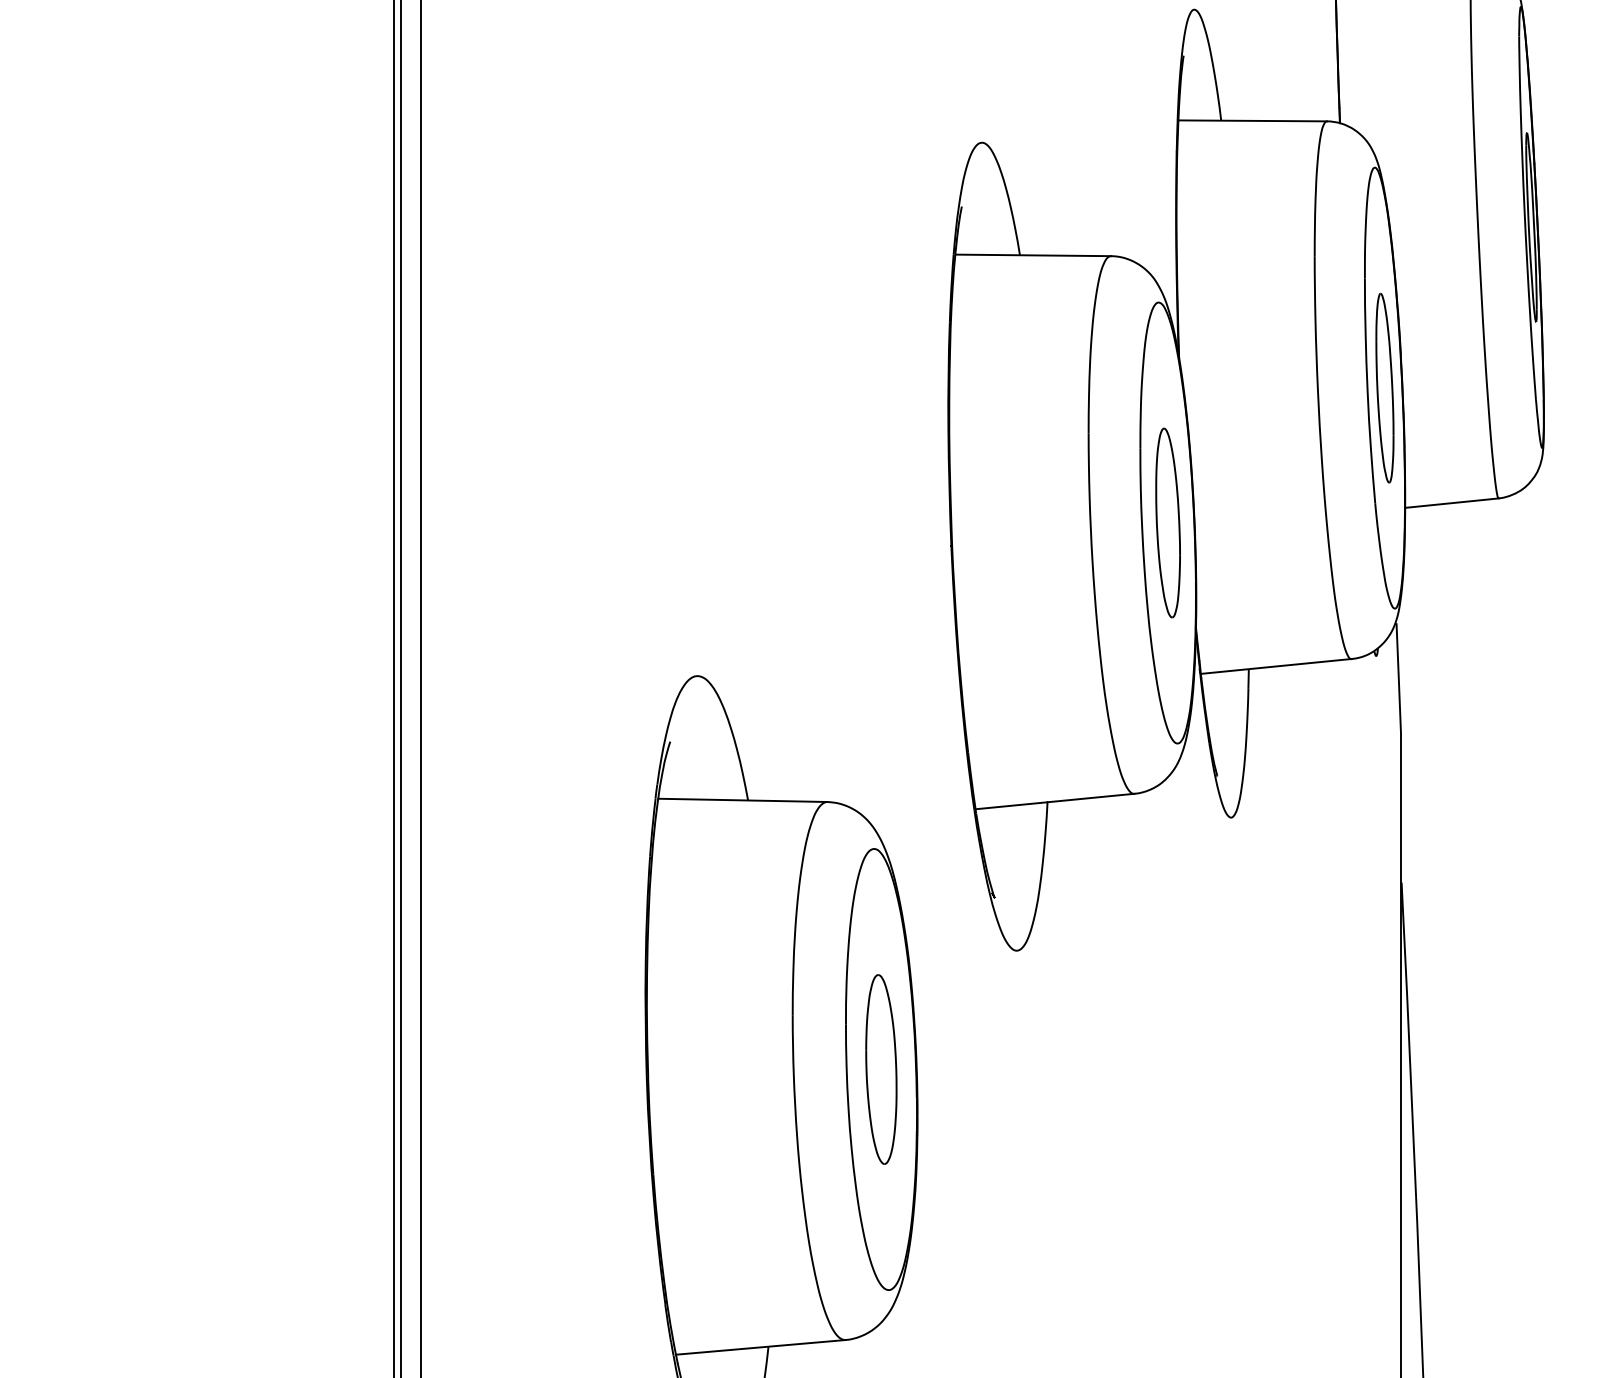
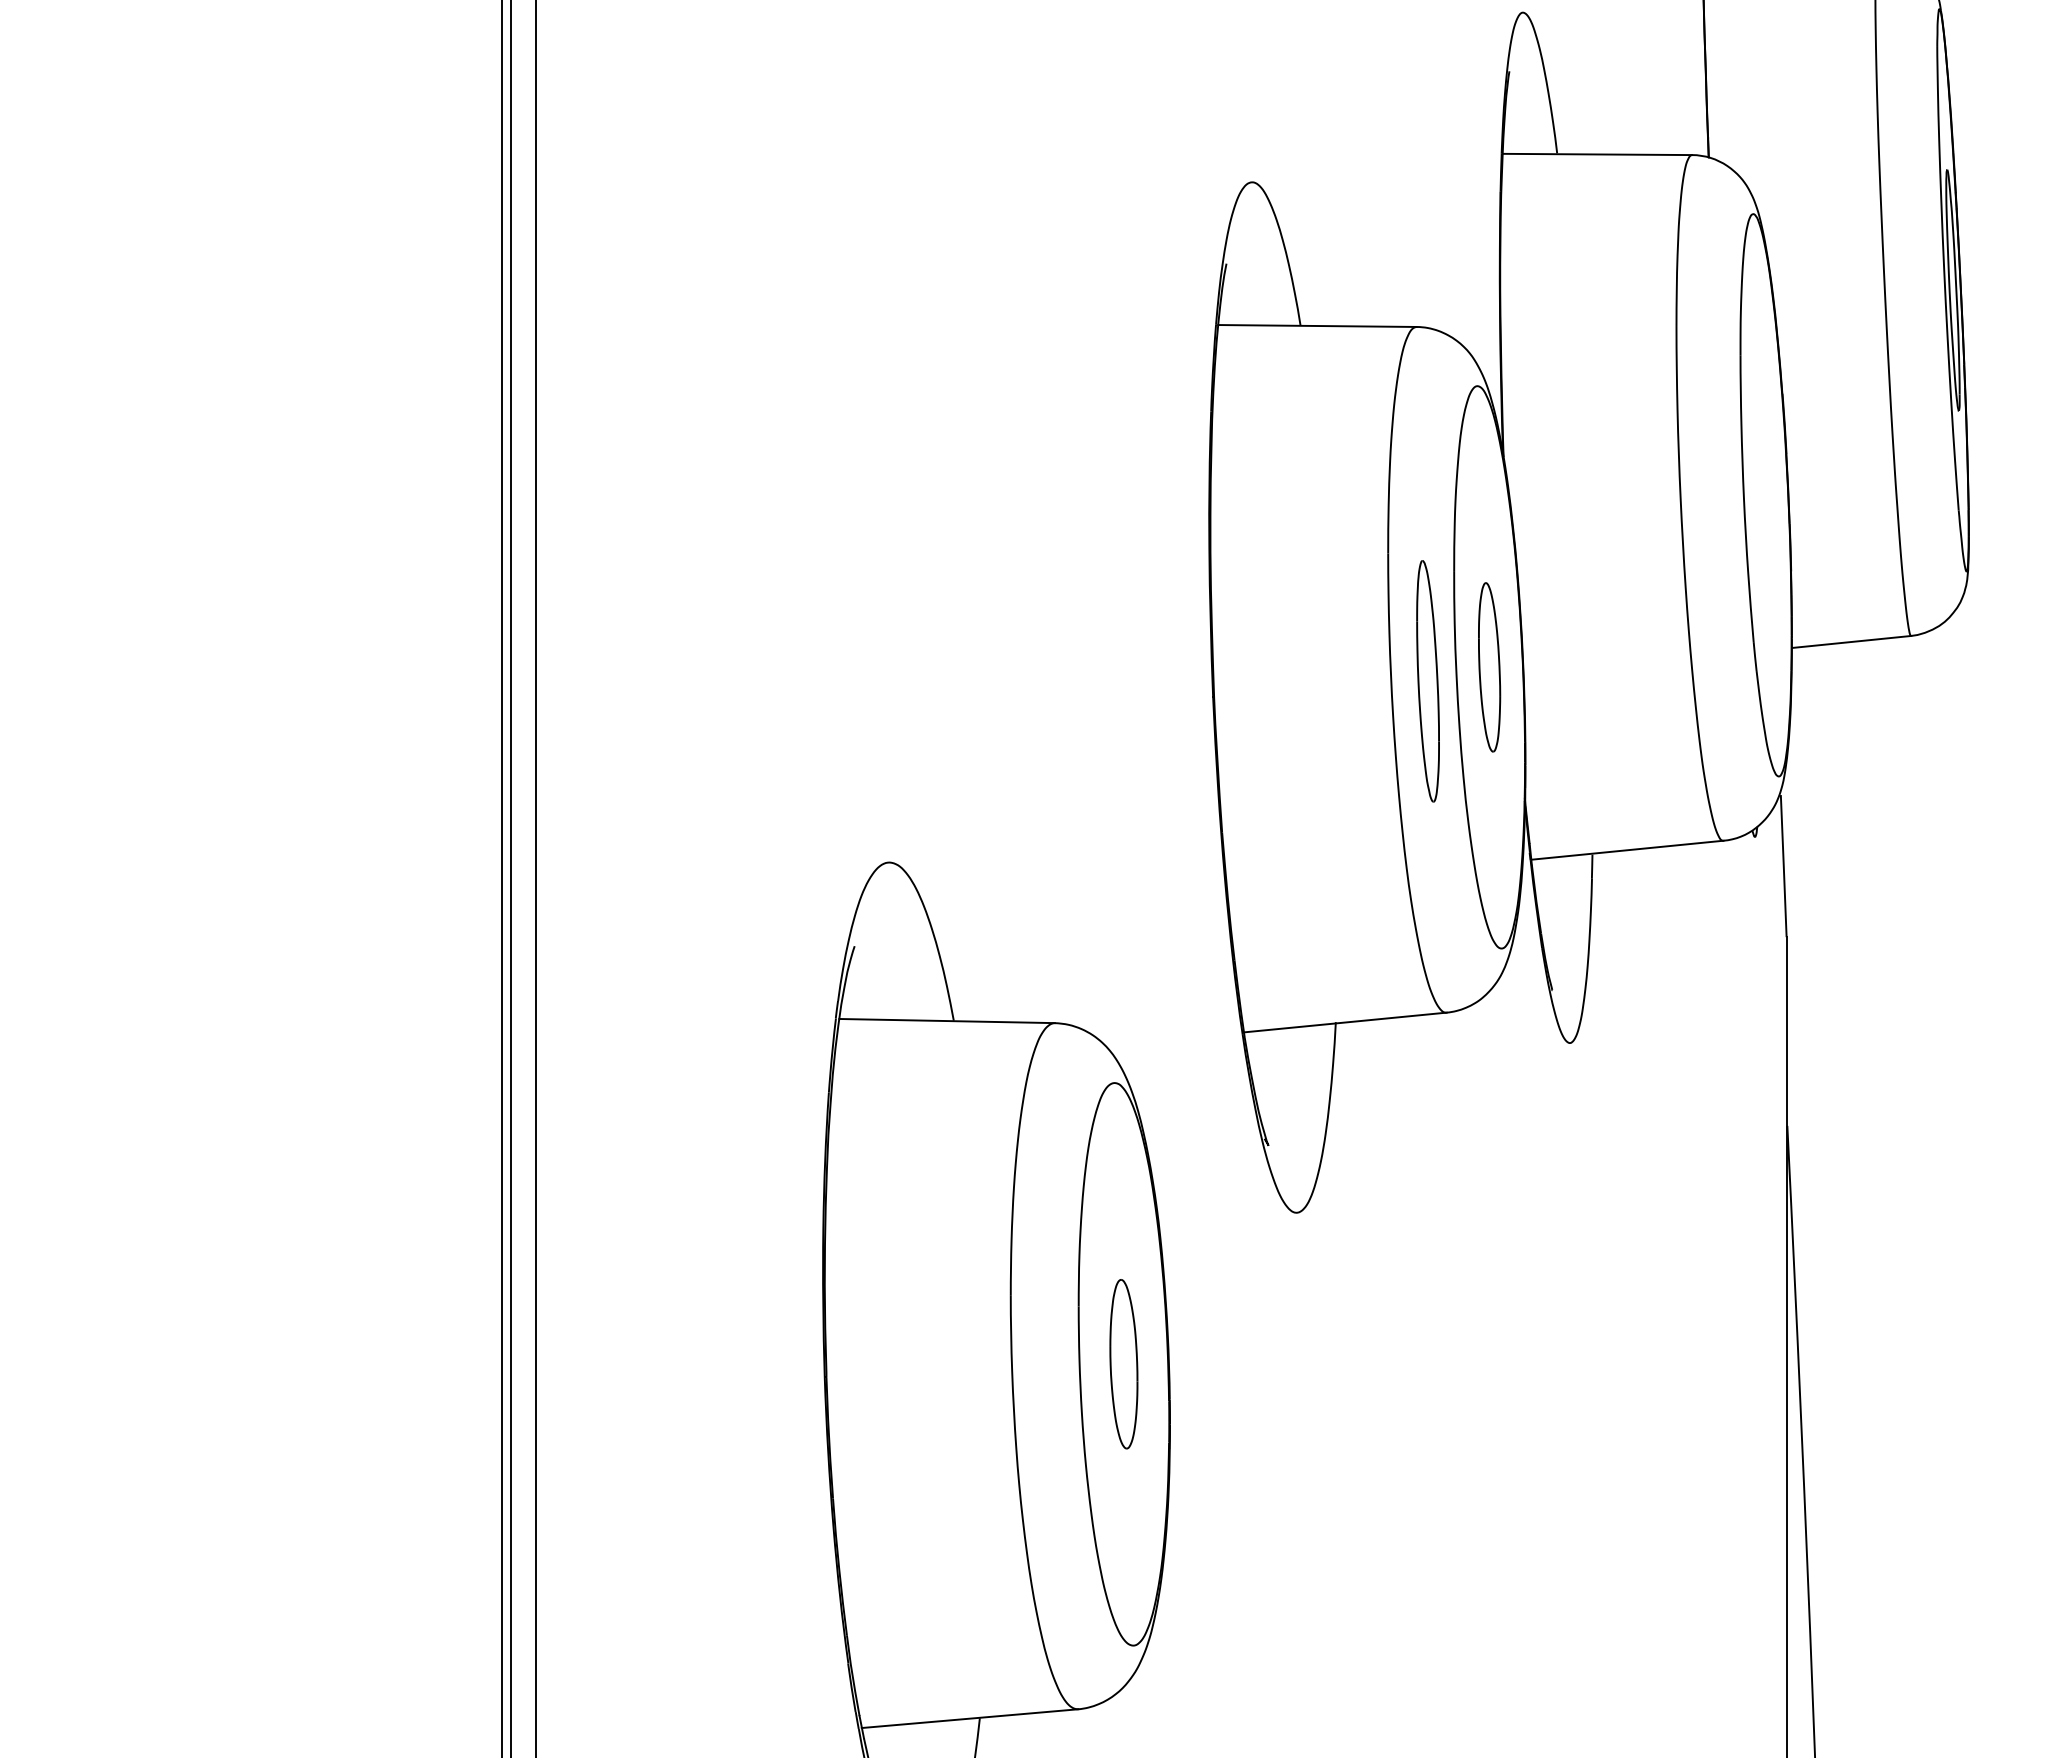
part: (1384, 388) -> (1427, 681), moved
part: (1168, 523) -> (1489, 667), size x0.7
part: (881, 1068) -> (1123, 1363), size x0.7

